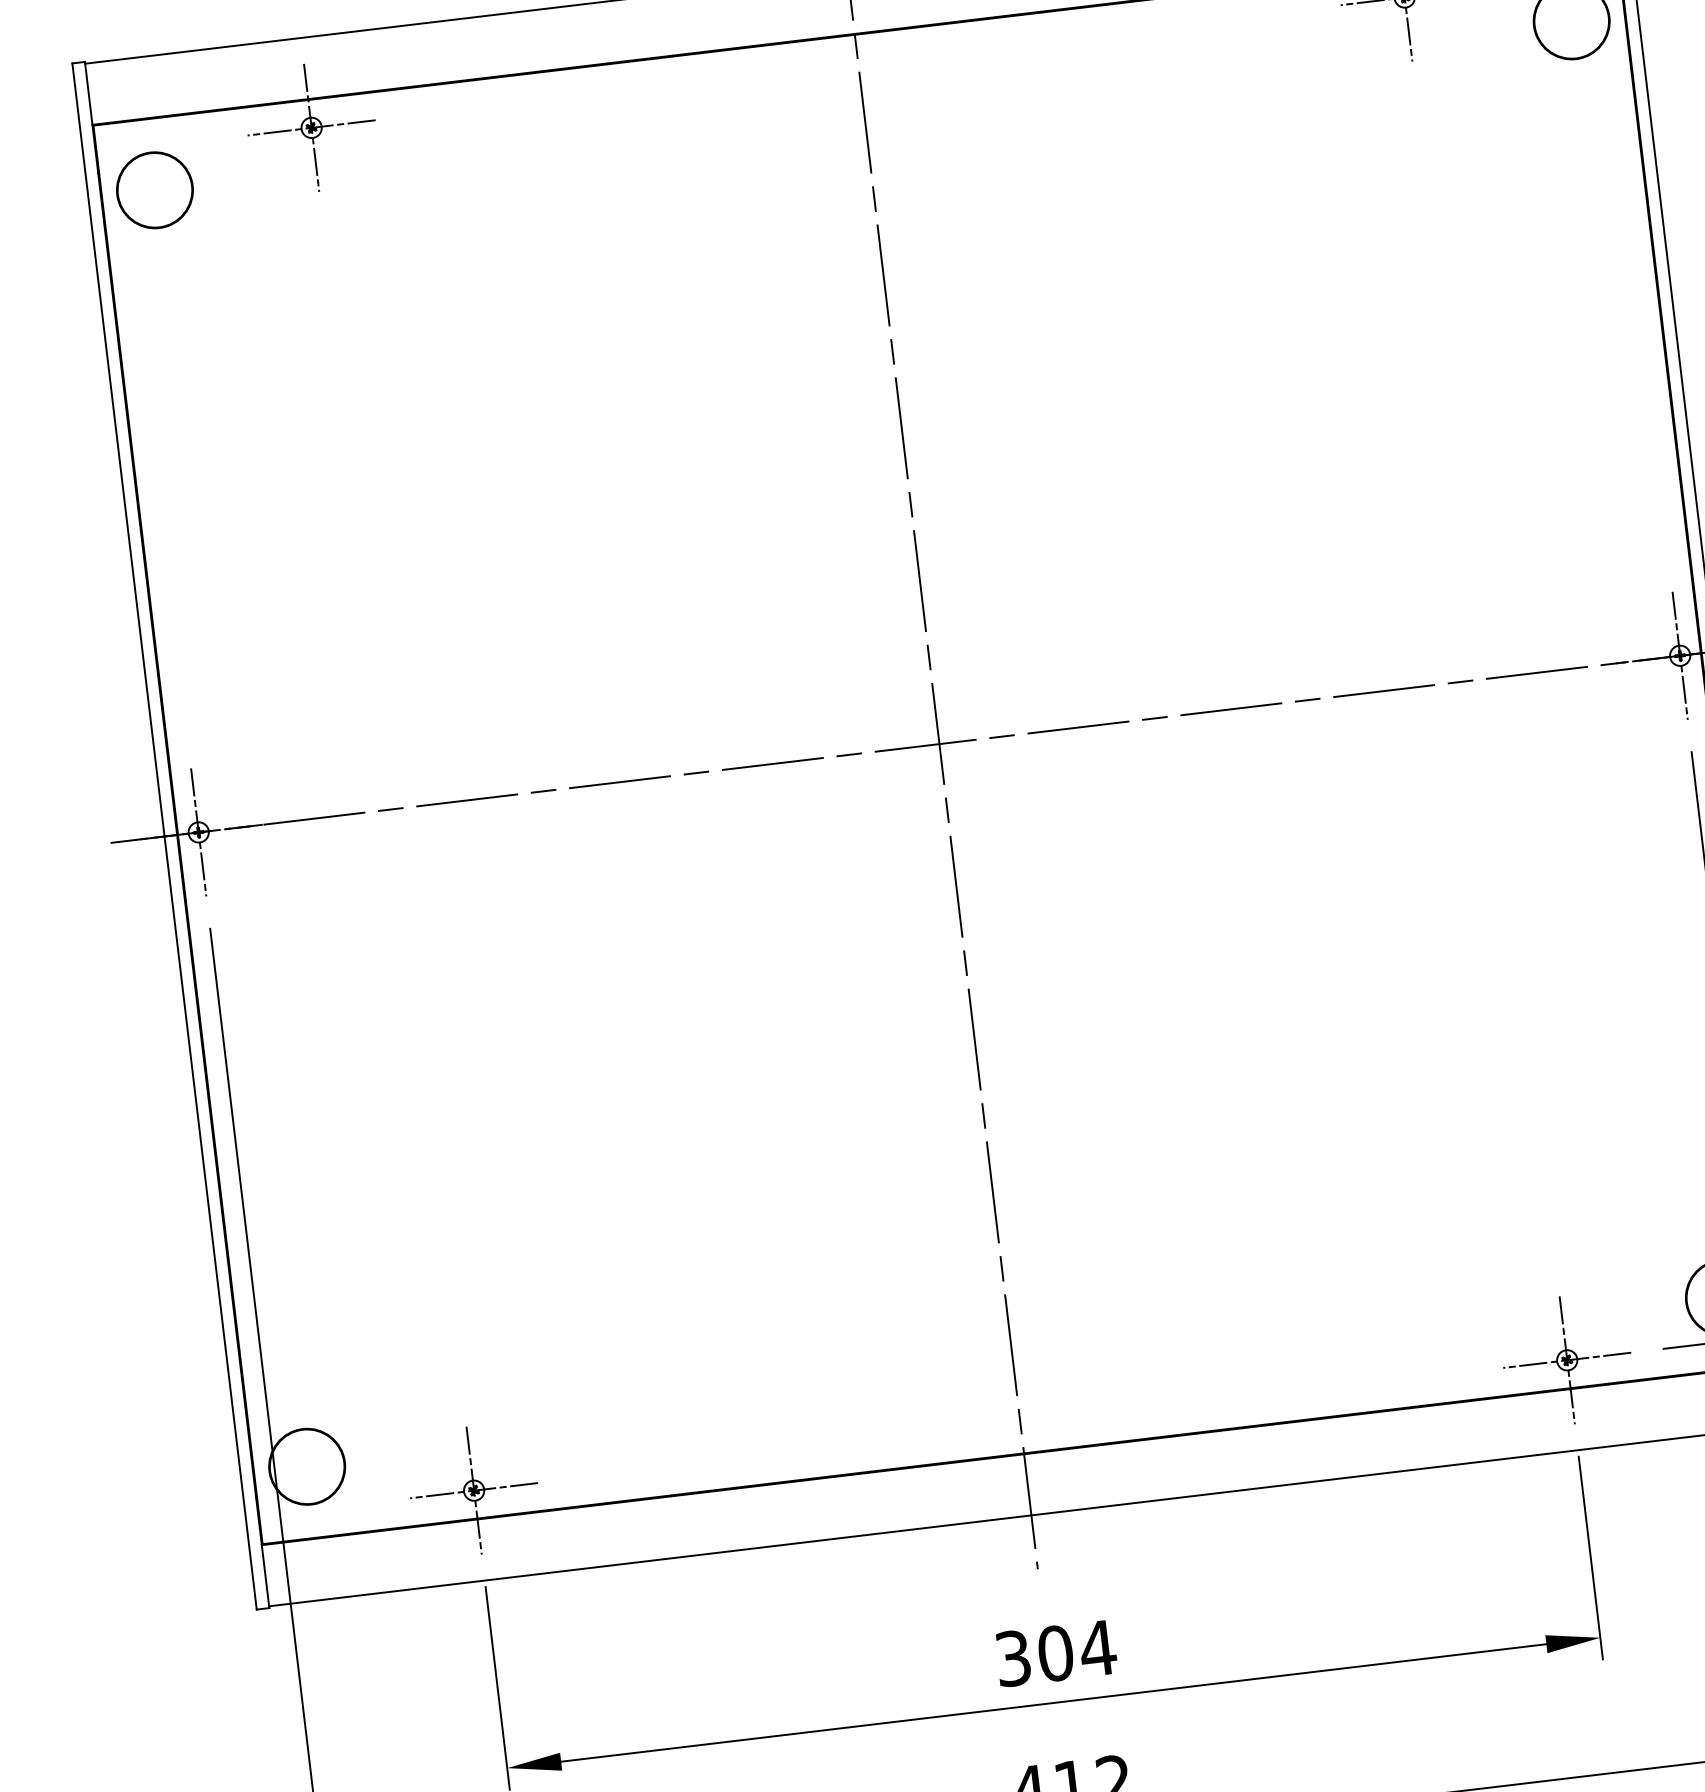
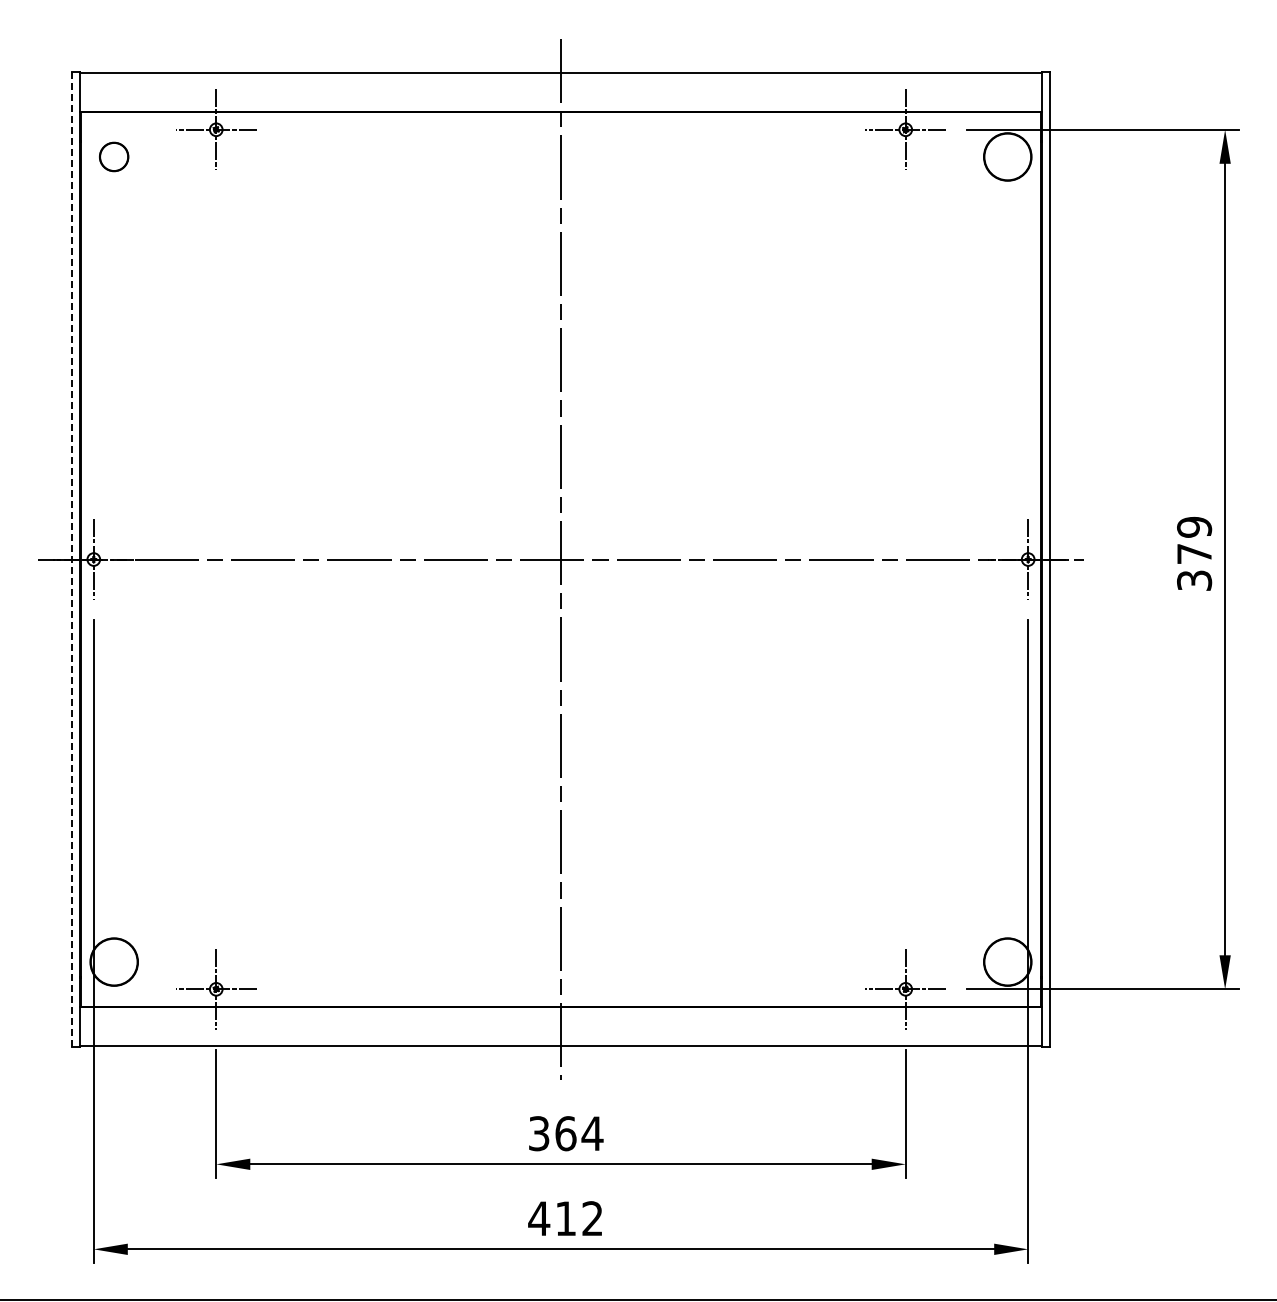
circle: (153, 189) -> (113, 156), size x0.6
line: (164, 836) -> (72, 559), solid -> dashed
text: (1055, 1653) -> (565, 1133), 304 -> 364

